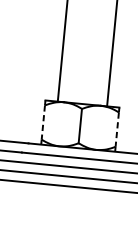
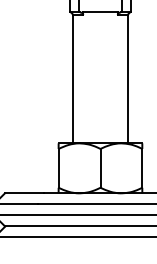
line: (43, 122) -> (58, 168), dashed -> solid
line: (117, 129) -> (142, 168), dashed -> solid

